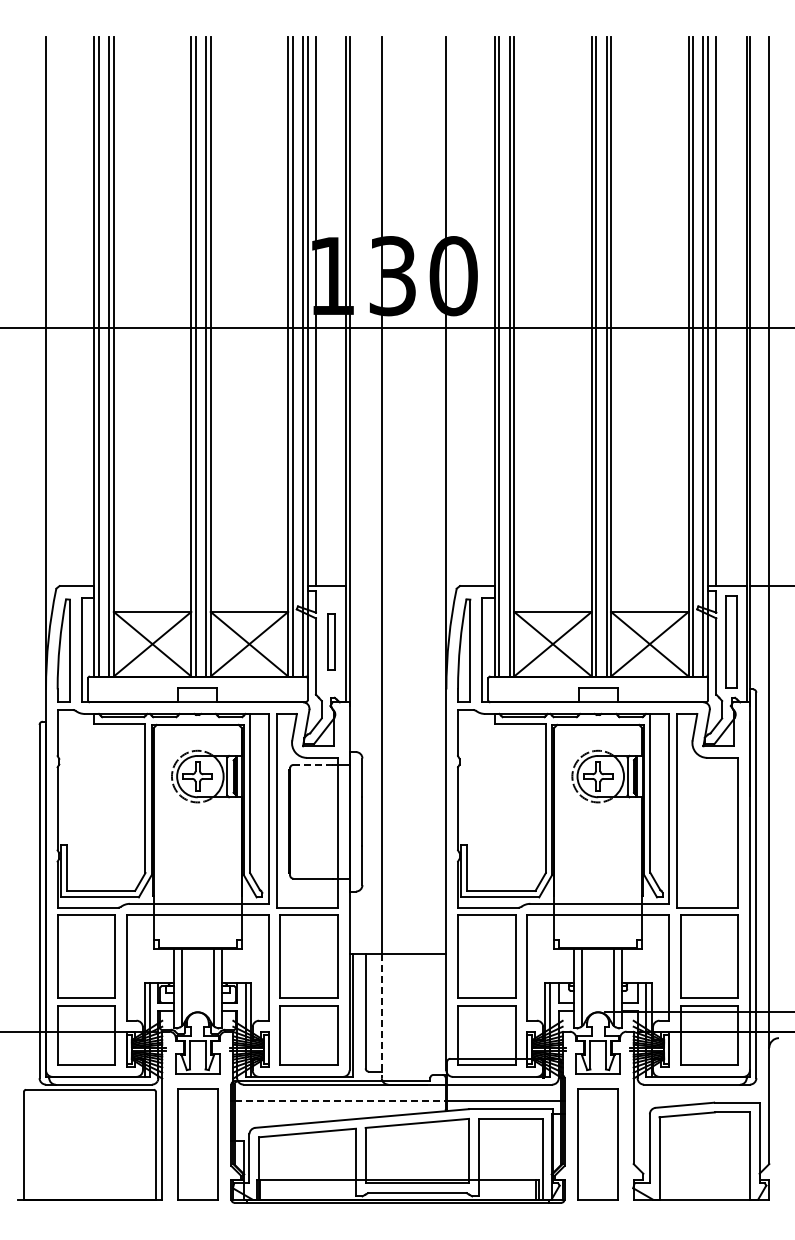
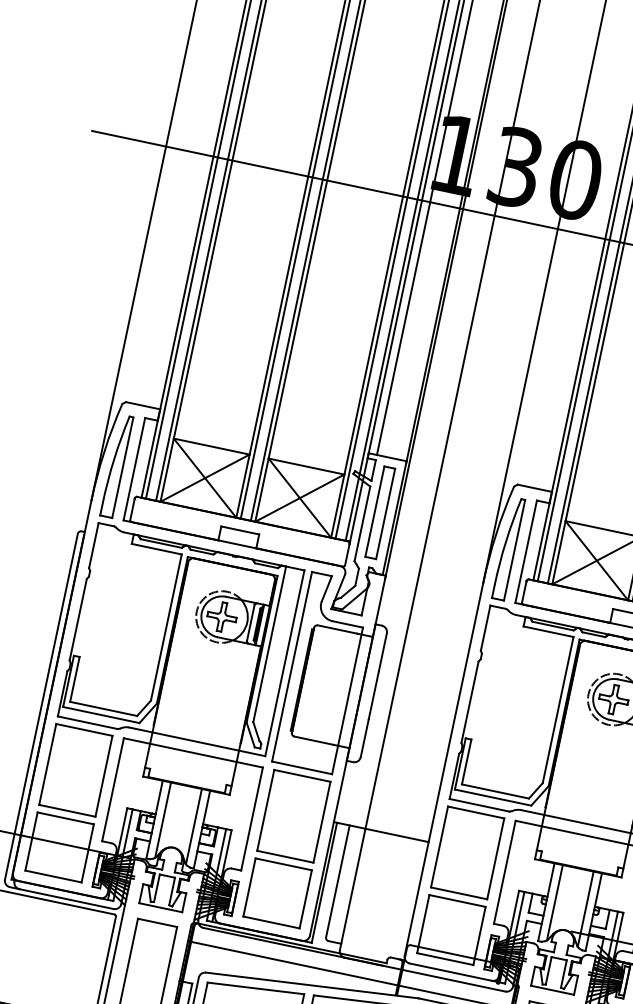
part: (331, 641) -> (380, 512), size x1.67
line: (312, 764) -> (336, 628), dashed -> solid
line: (381, 1016) -> (352, 889), dashed -> solid
line: (340, 1100) -> (294, 963), dashed -> solid

